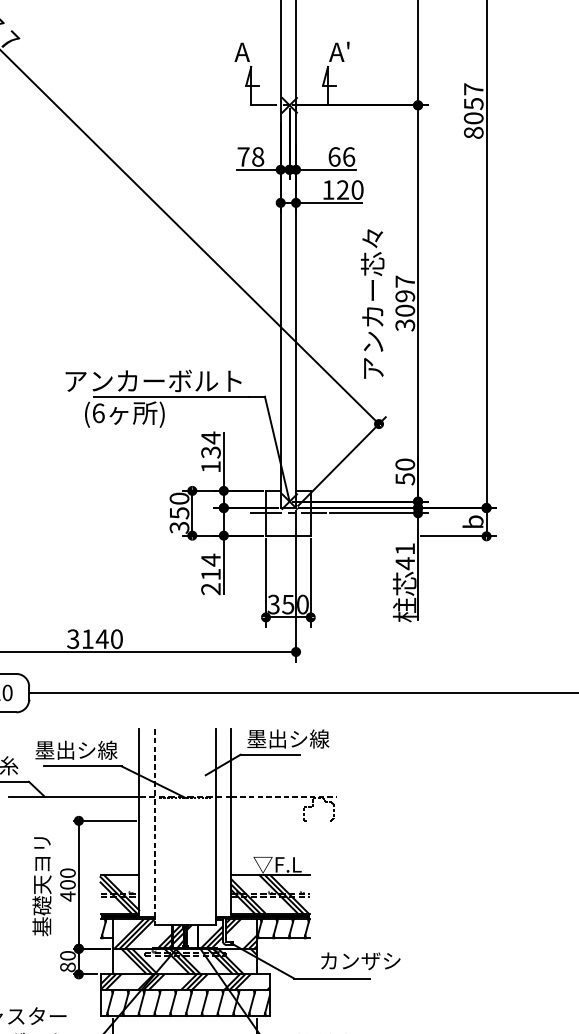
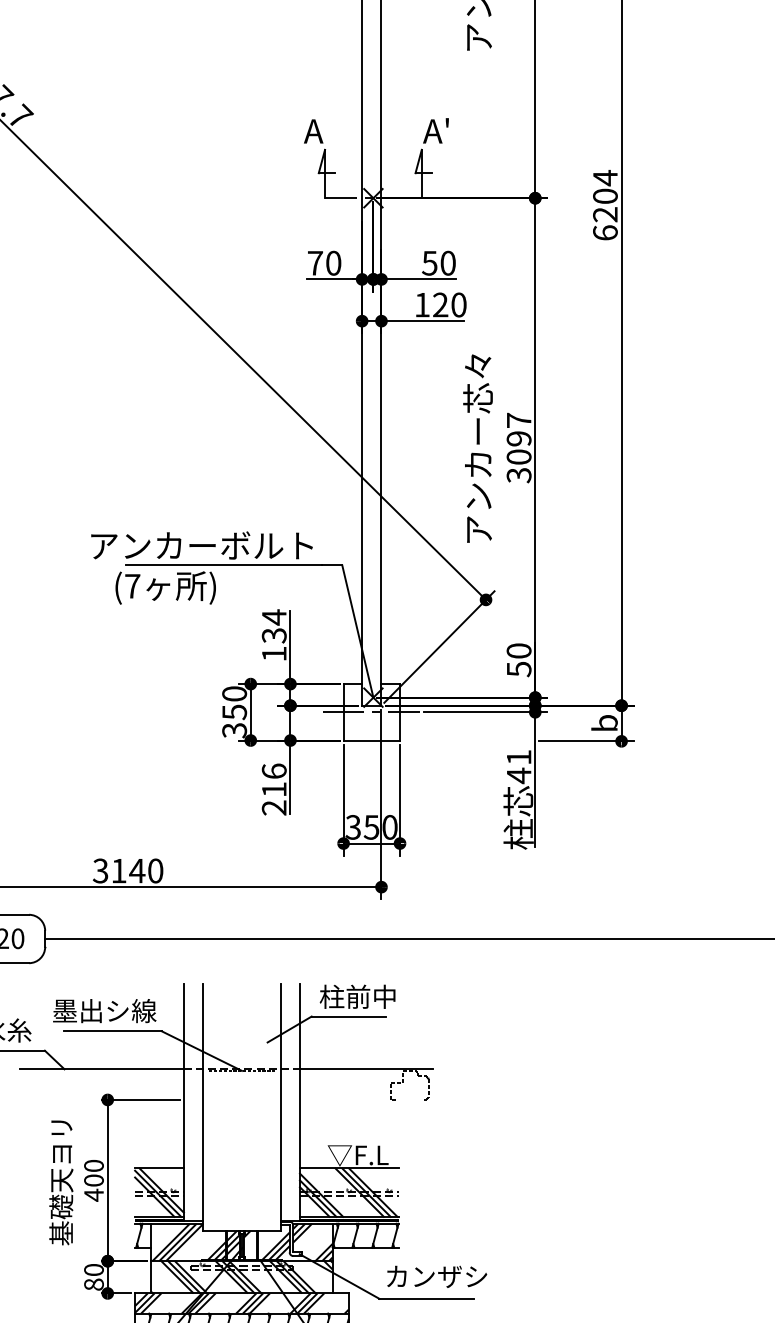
text: (473, 110) -> (605, 204), 8057 -> 6204
text: (341, 156) -> (438, 262), 66 -> 50
text: (257, 157) -> (333, 263), 78 -> 70
text: (98, 412) -> (132, 585), (6 -> (7
text: (210, 560) -> (273, 771), 214 -> 216
text: (288, 738) -> (371, 996), 墨出シ線 -> 柱前中
line: (284, 796) -> (366, 1069), dashed -> solid
line: (154, 827) -> (203, 1108), dashed -> solid
text: (361, 960) -> (437, 1276), moved

